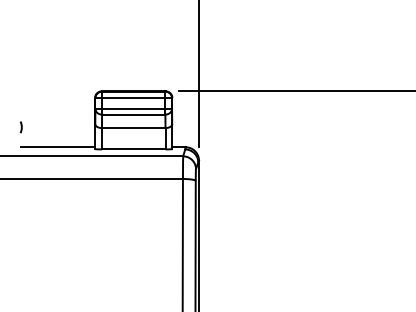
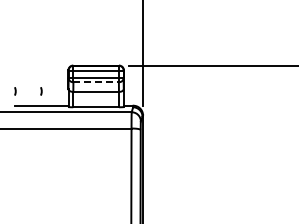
line: (134, 114) -> (96, 82), solid -> dashed
arc: (57, 127) -> (41, 91), added

